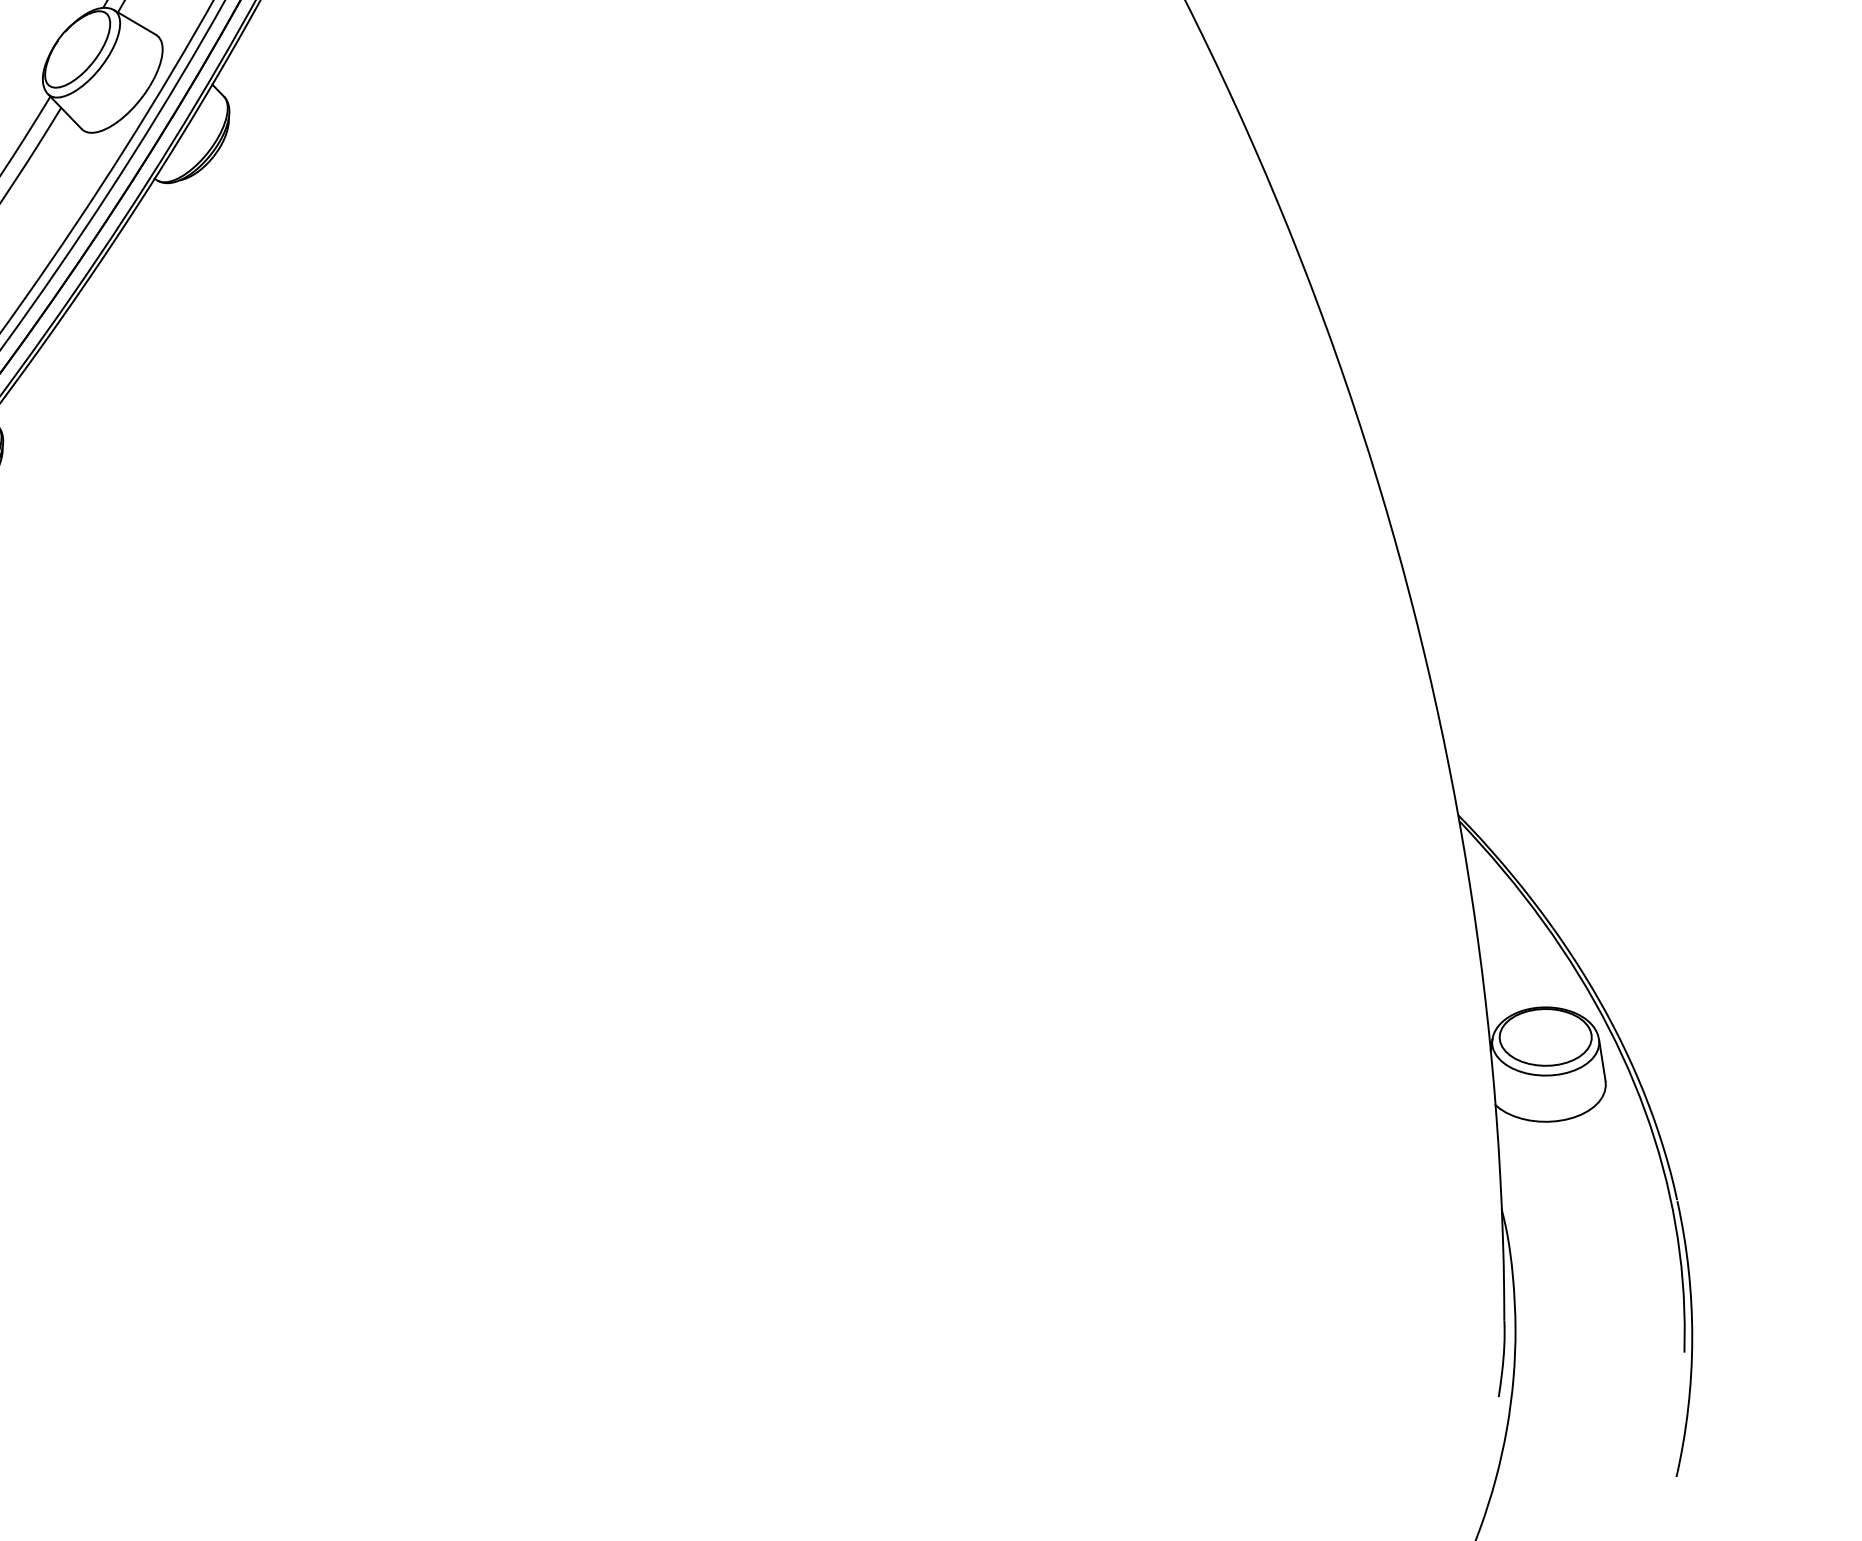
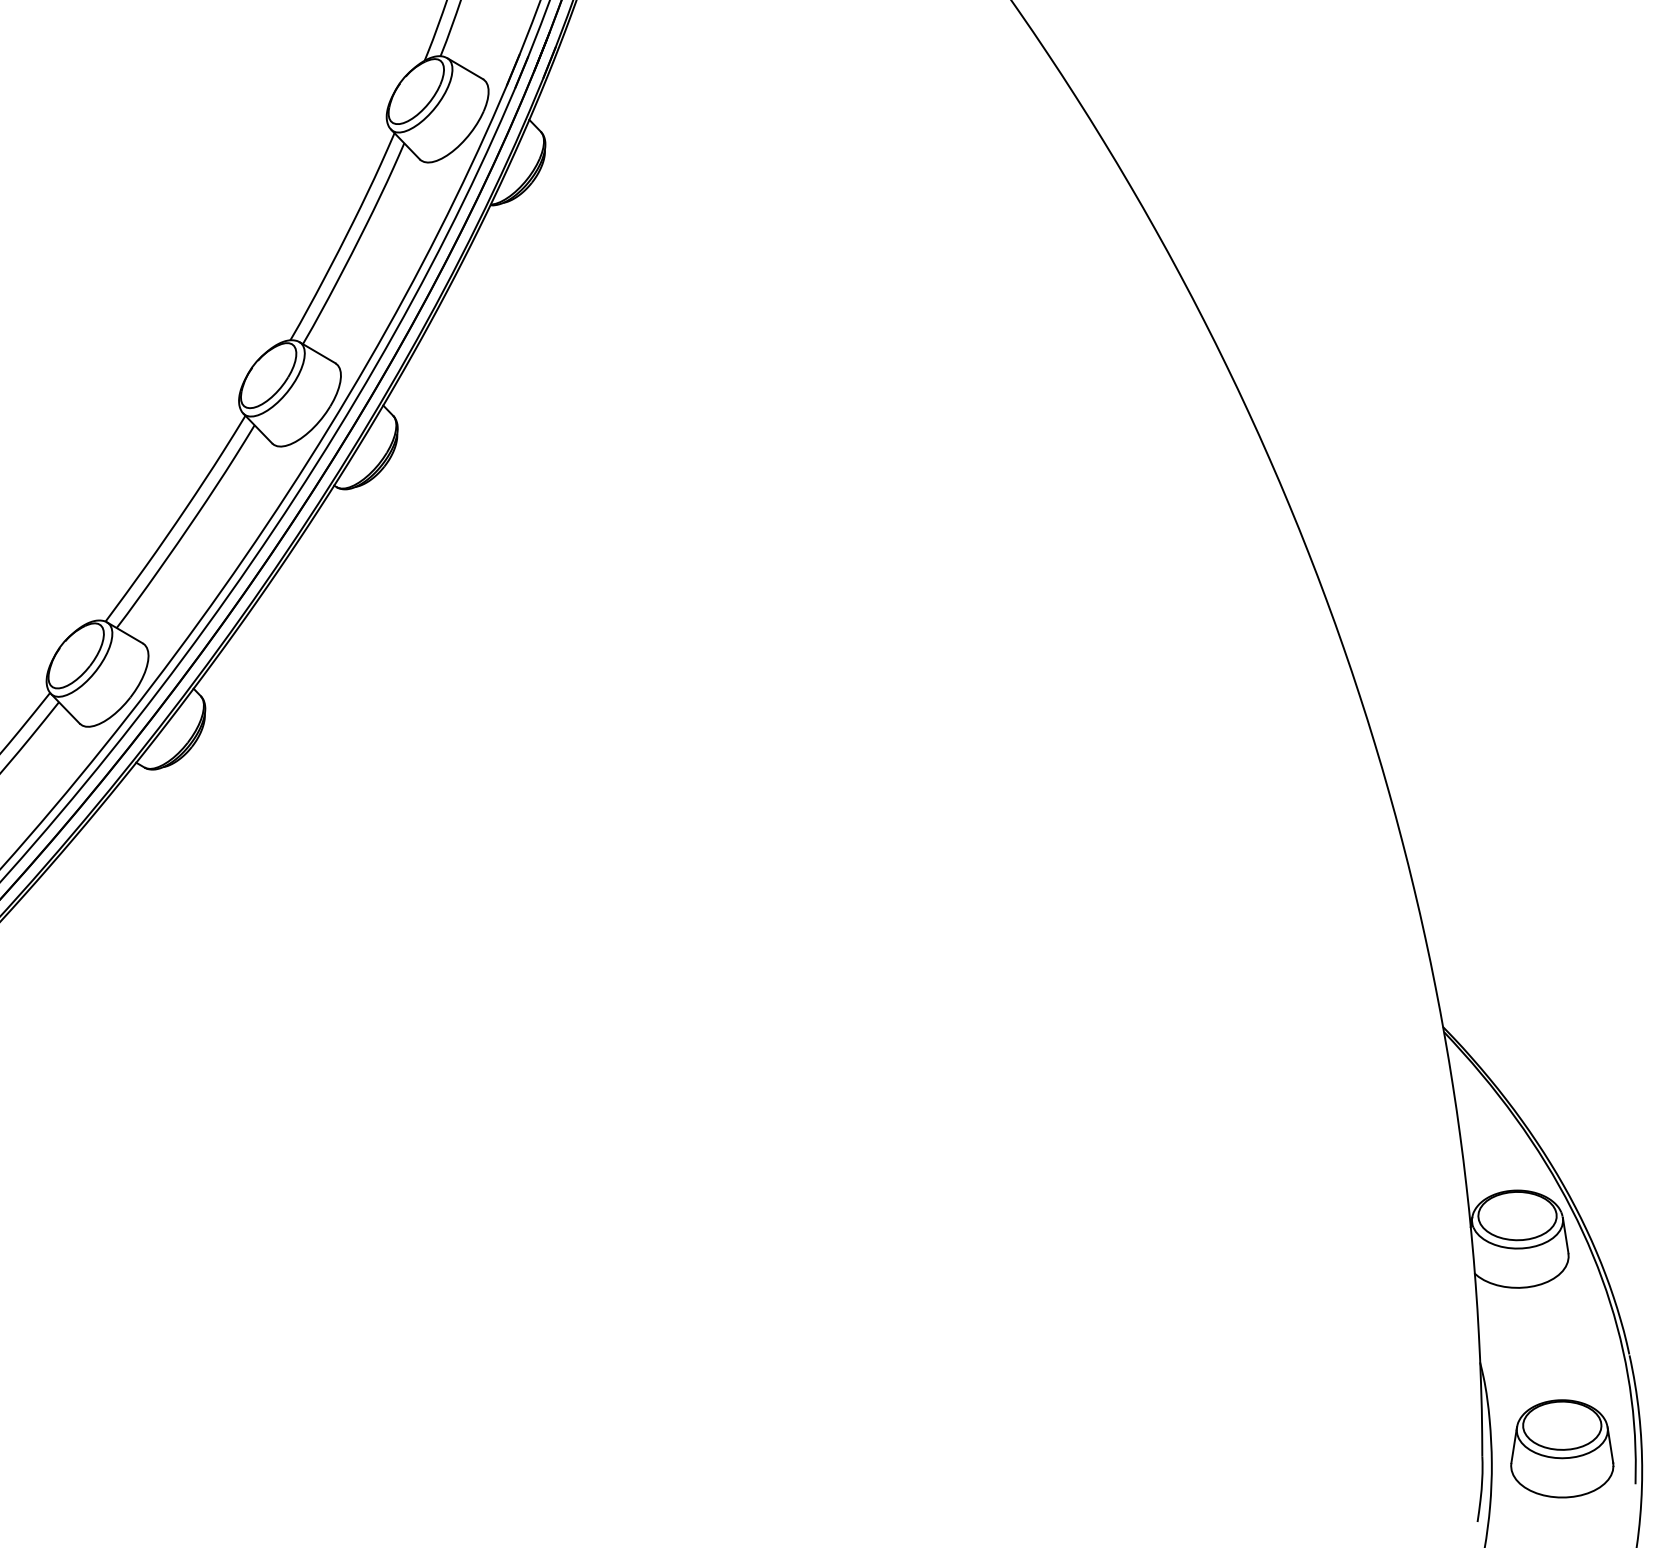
part: (1598, 1310) -> (1562, 1448), added

